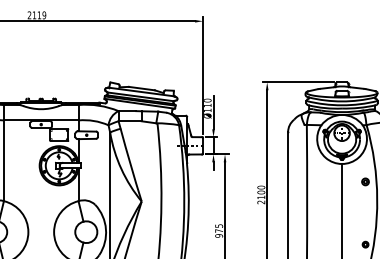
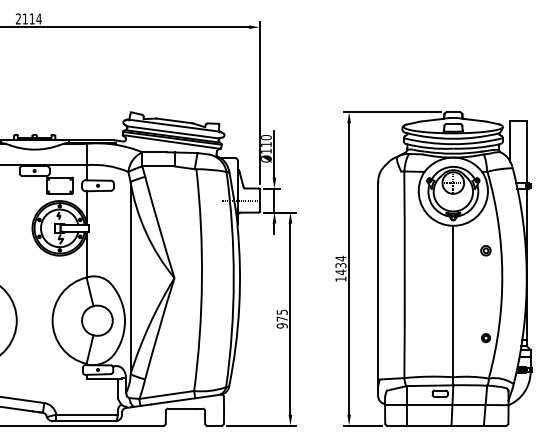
text: (43, 14) -> (38, 18), 2119 -> 2114
text: (260, 194) -> (340, 268), 2100 -> 1434

